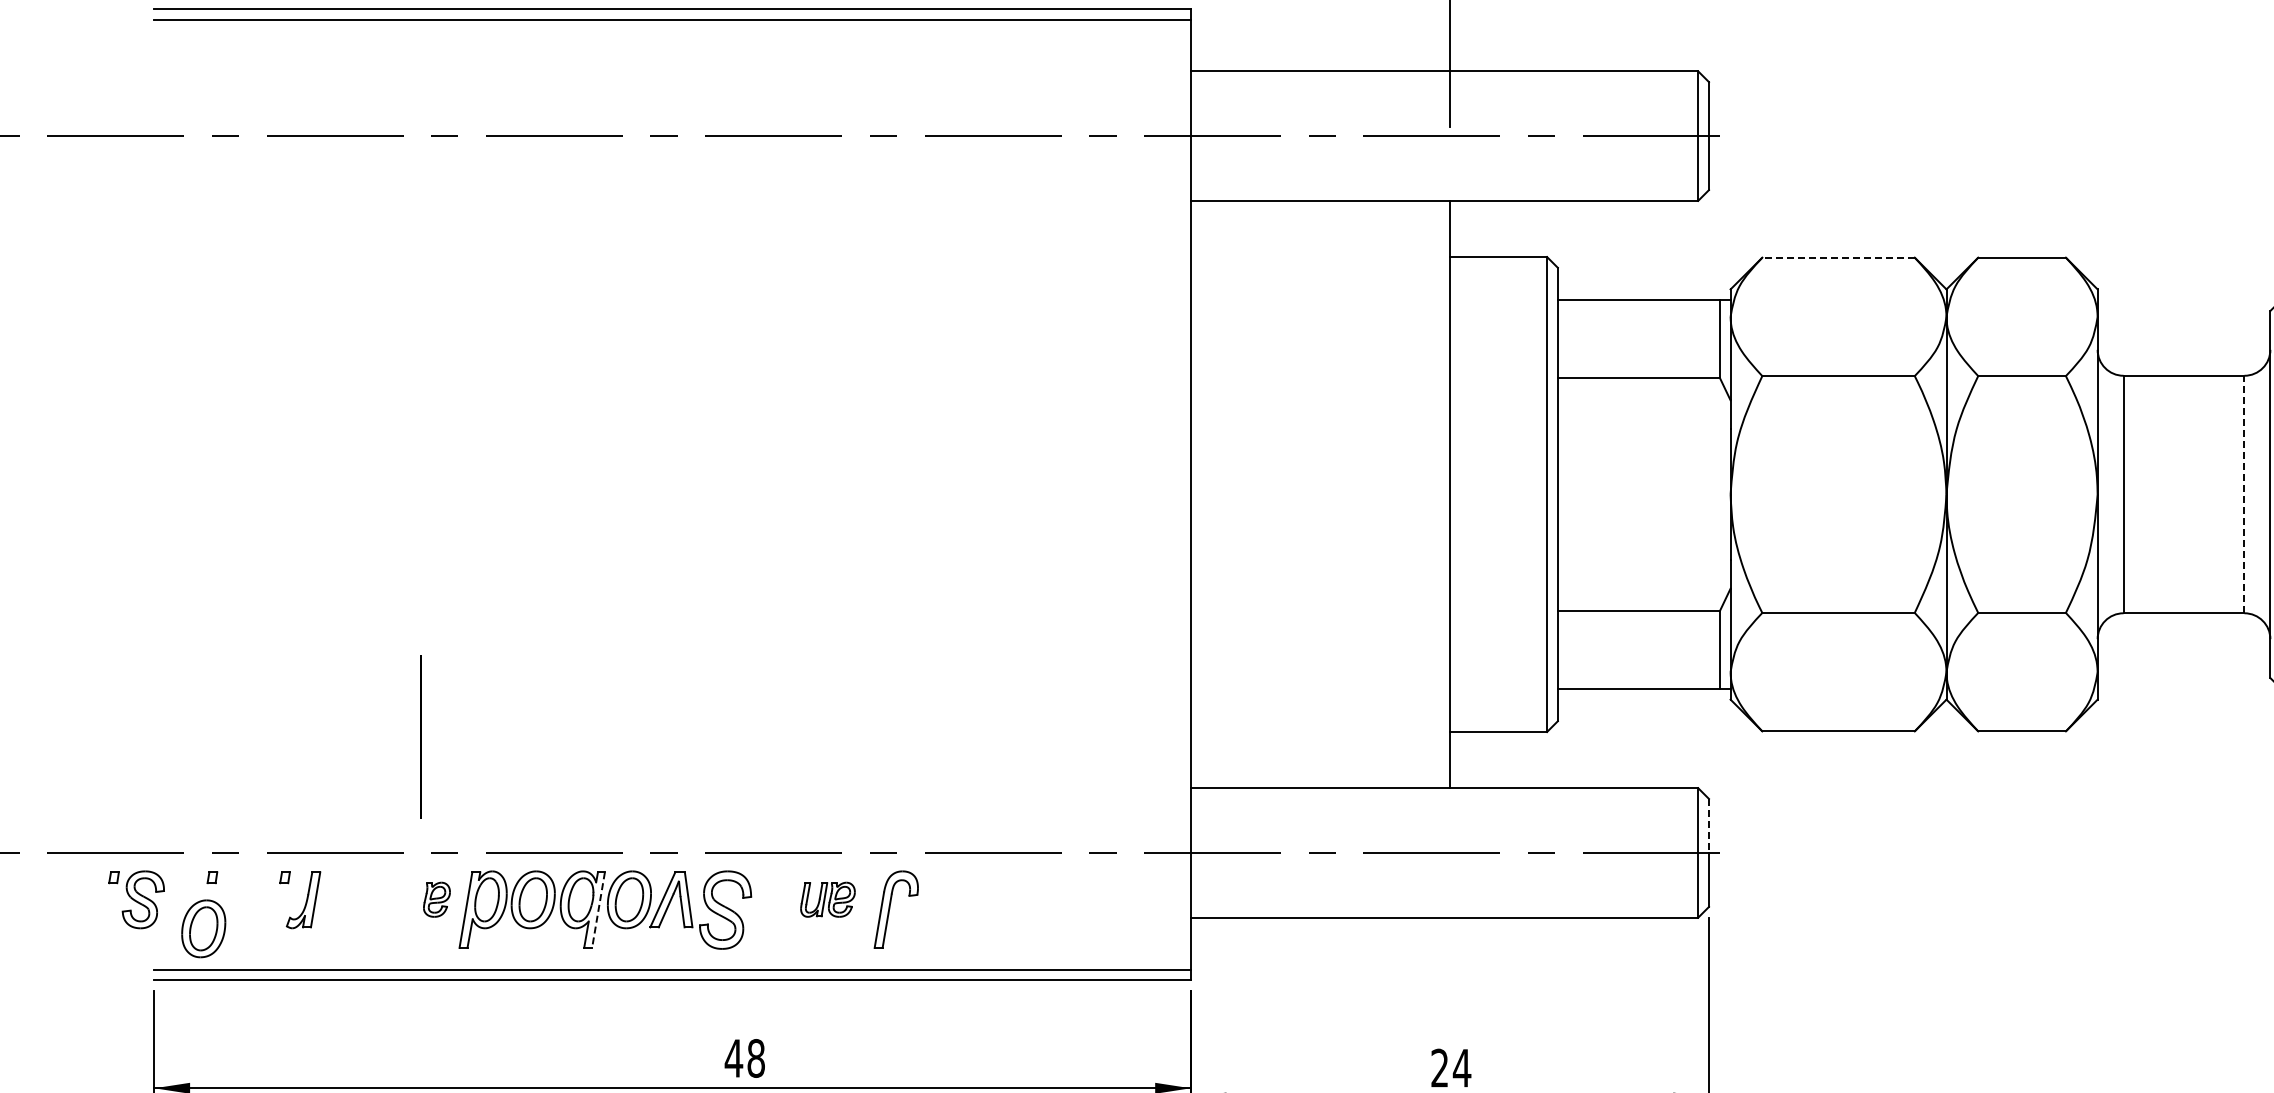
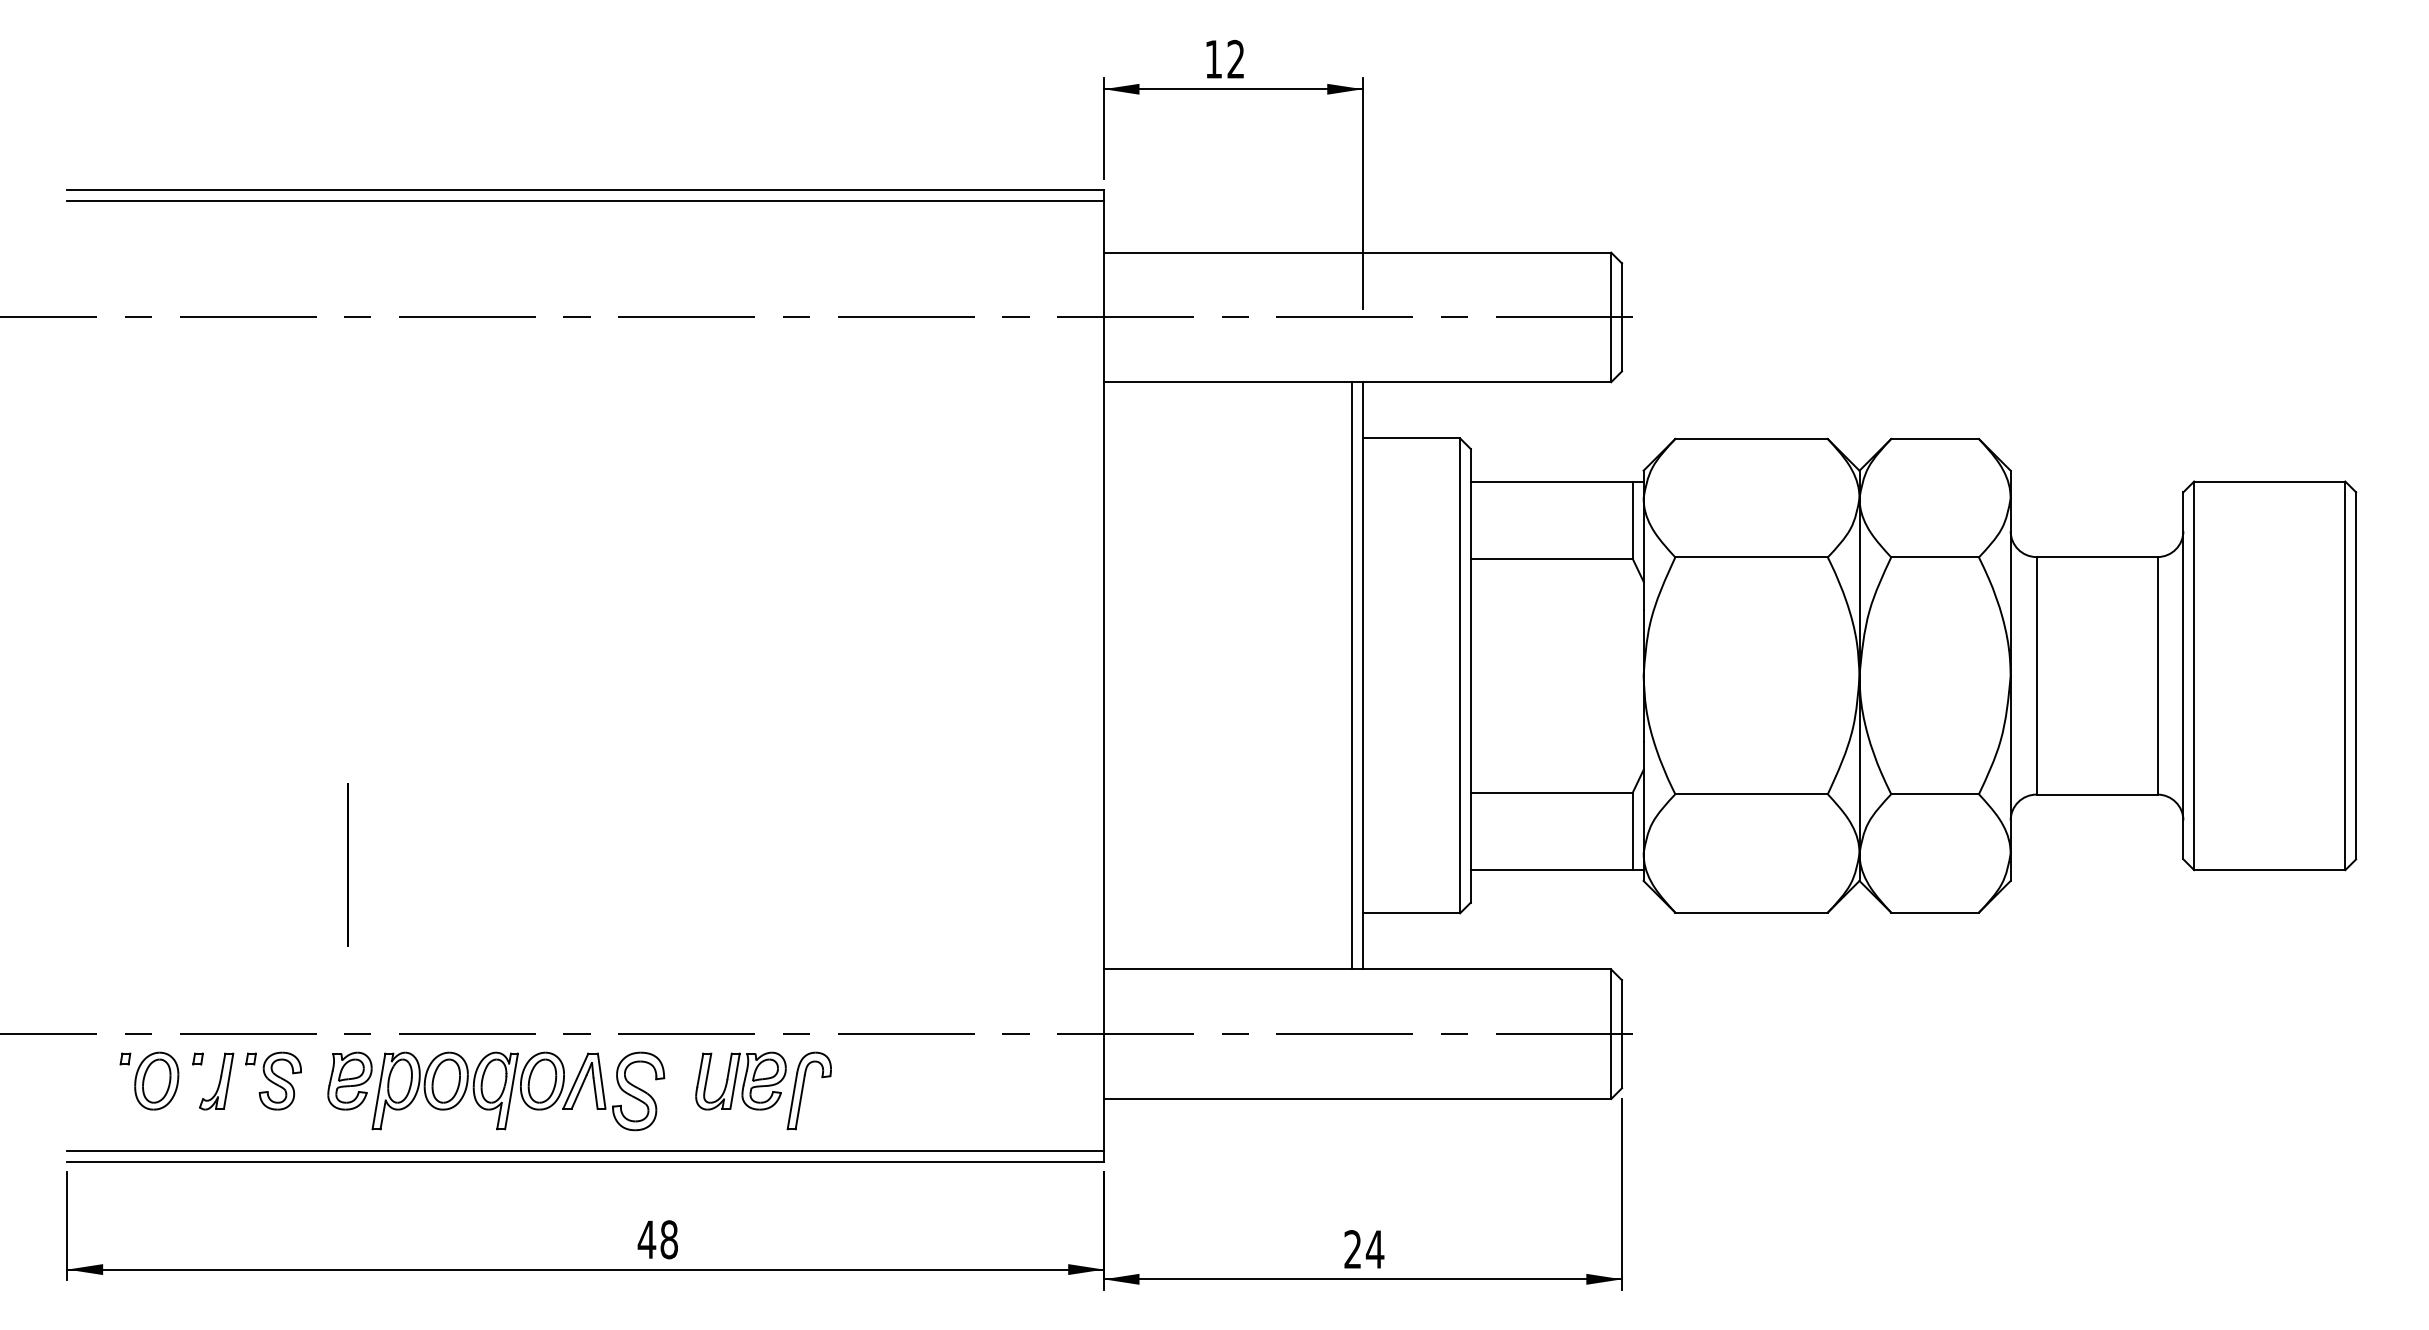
line: (1838, 257) -> (1751, 438), dashed -> solid
line: (1439, 494) -> (1352, 675), added
line: (2244, 494) -> (2157, 675), dashed -> solid
line: (420, 737) -> (347, 864), moved
line: (1709, 826) -> (1622, 1007), dashed -> solid
part: (136, 899) -> (273, 1080), moved
part: (436, 899) -> (349, 1080), size x1.67
part: (827, 899) -> (740, 1080), size x1.67
line: (598, 910) -> (511, 1091), dashed -> solid
part: (203, 928) -> (156, 1080), moved

